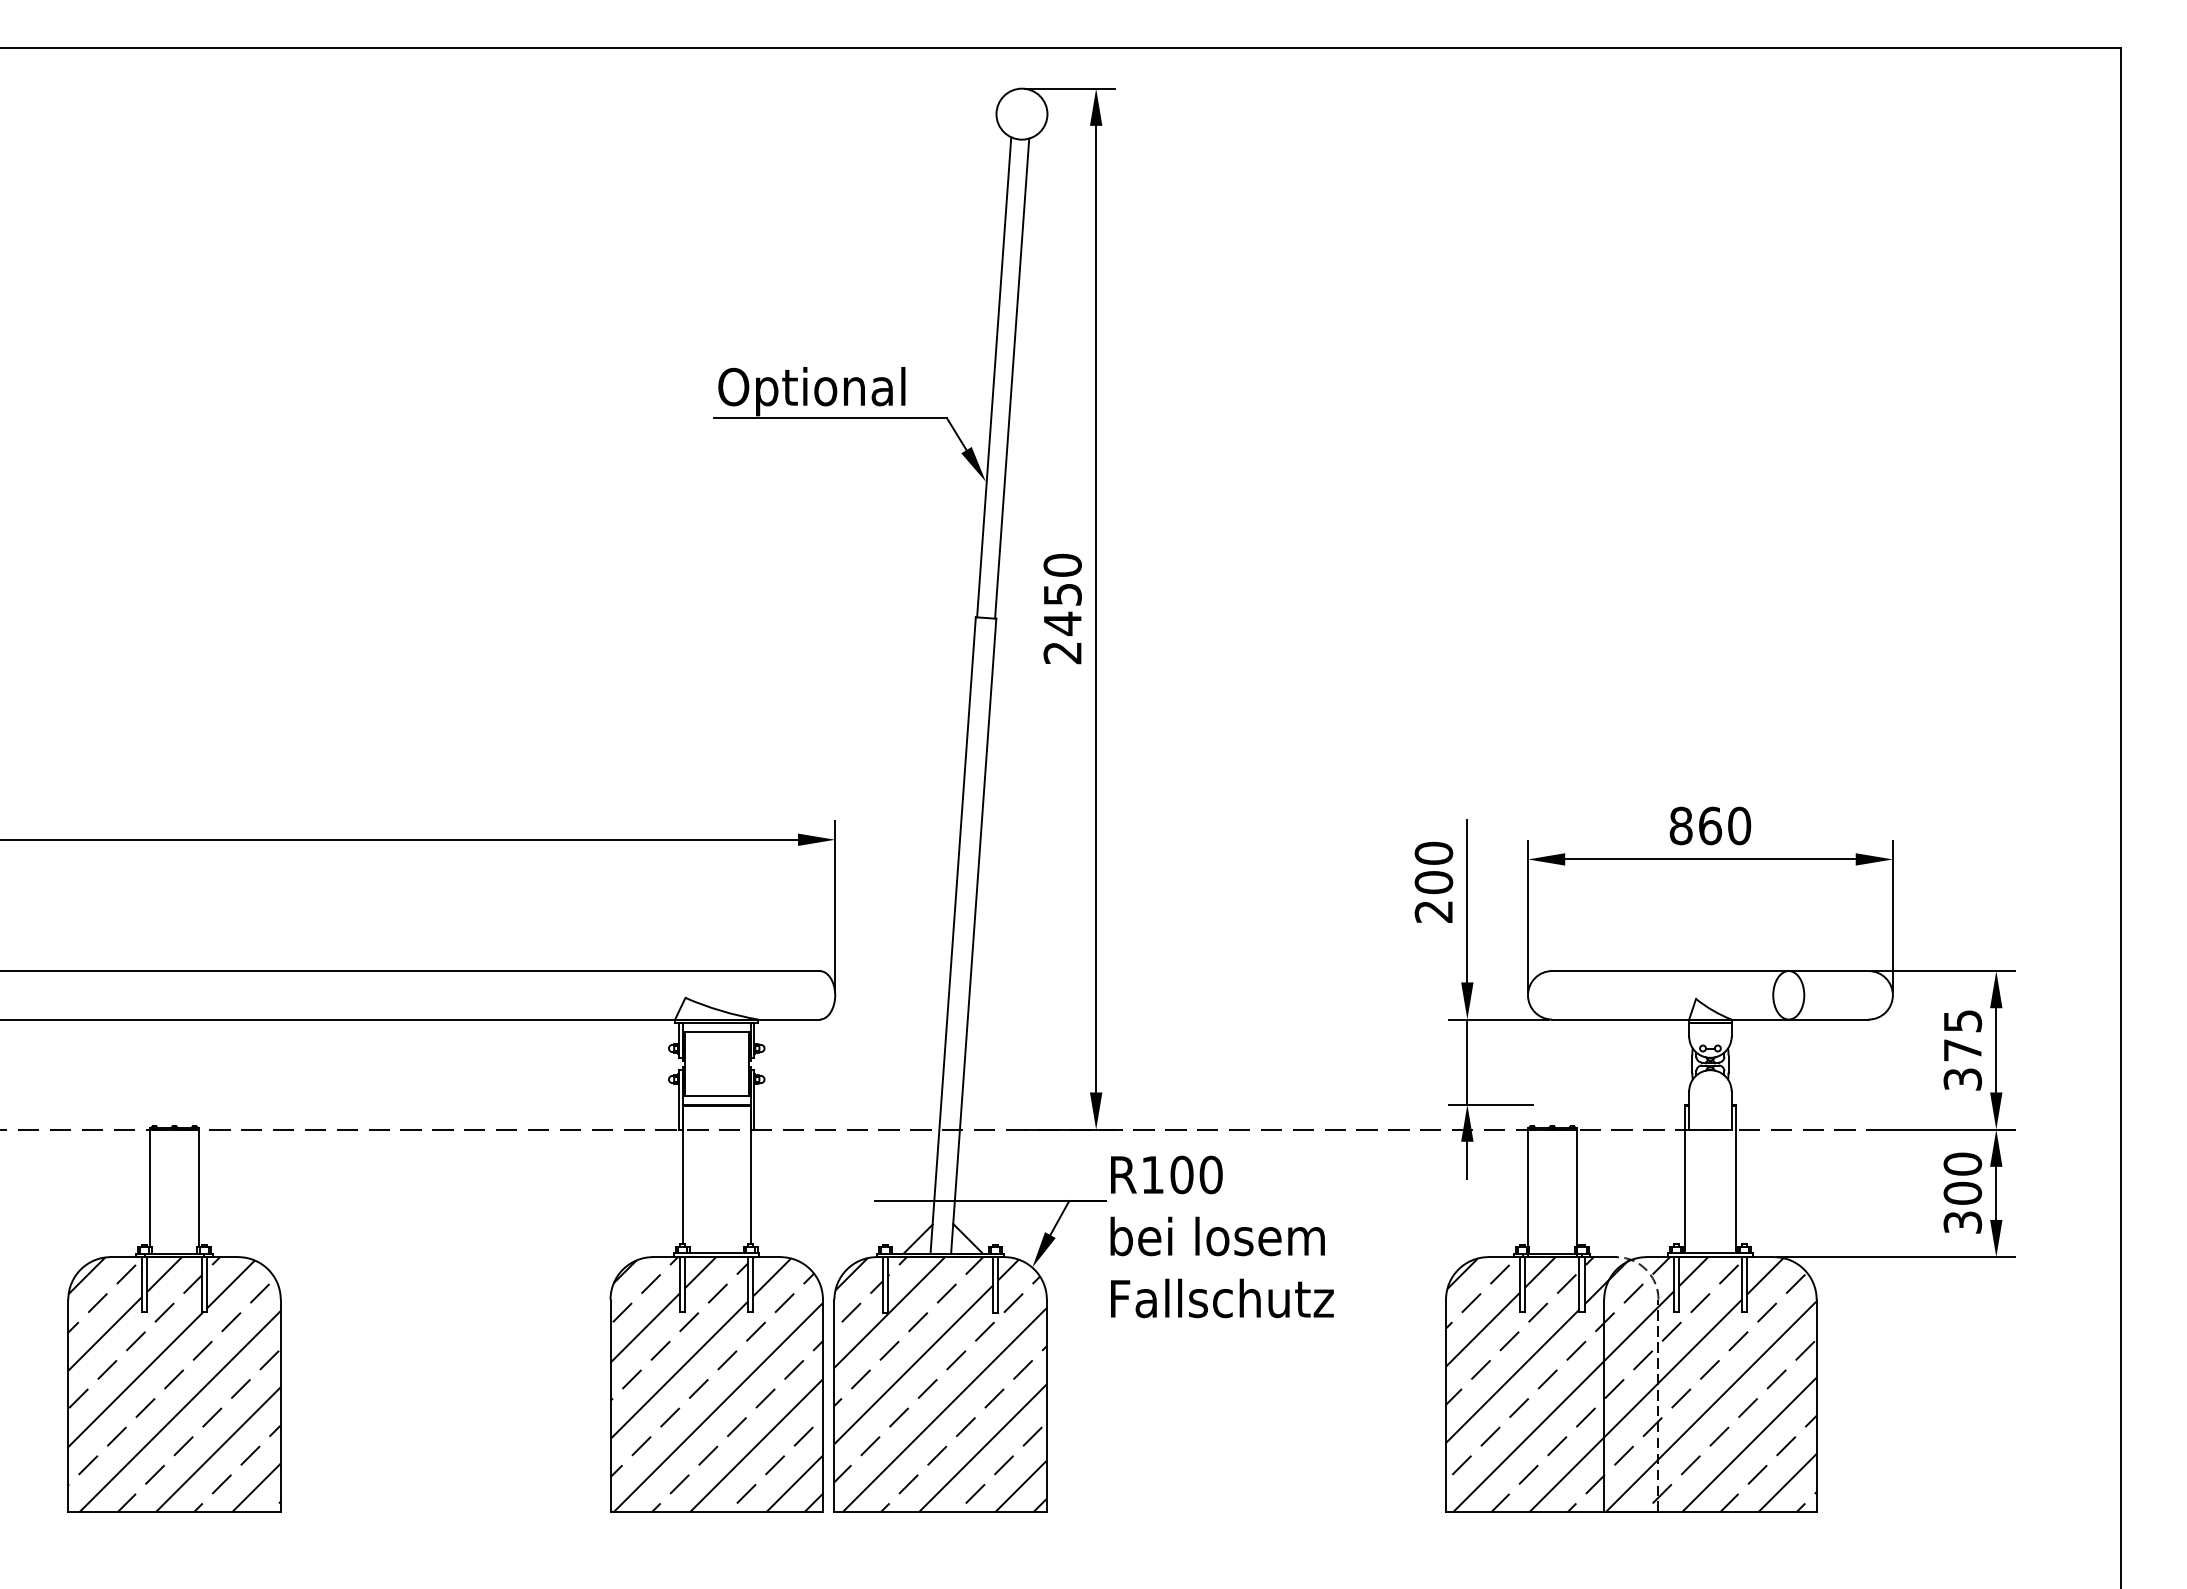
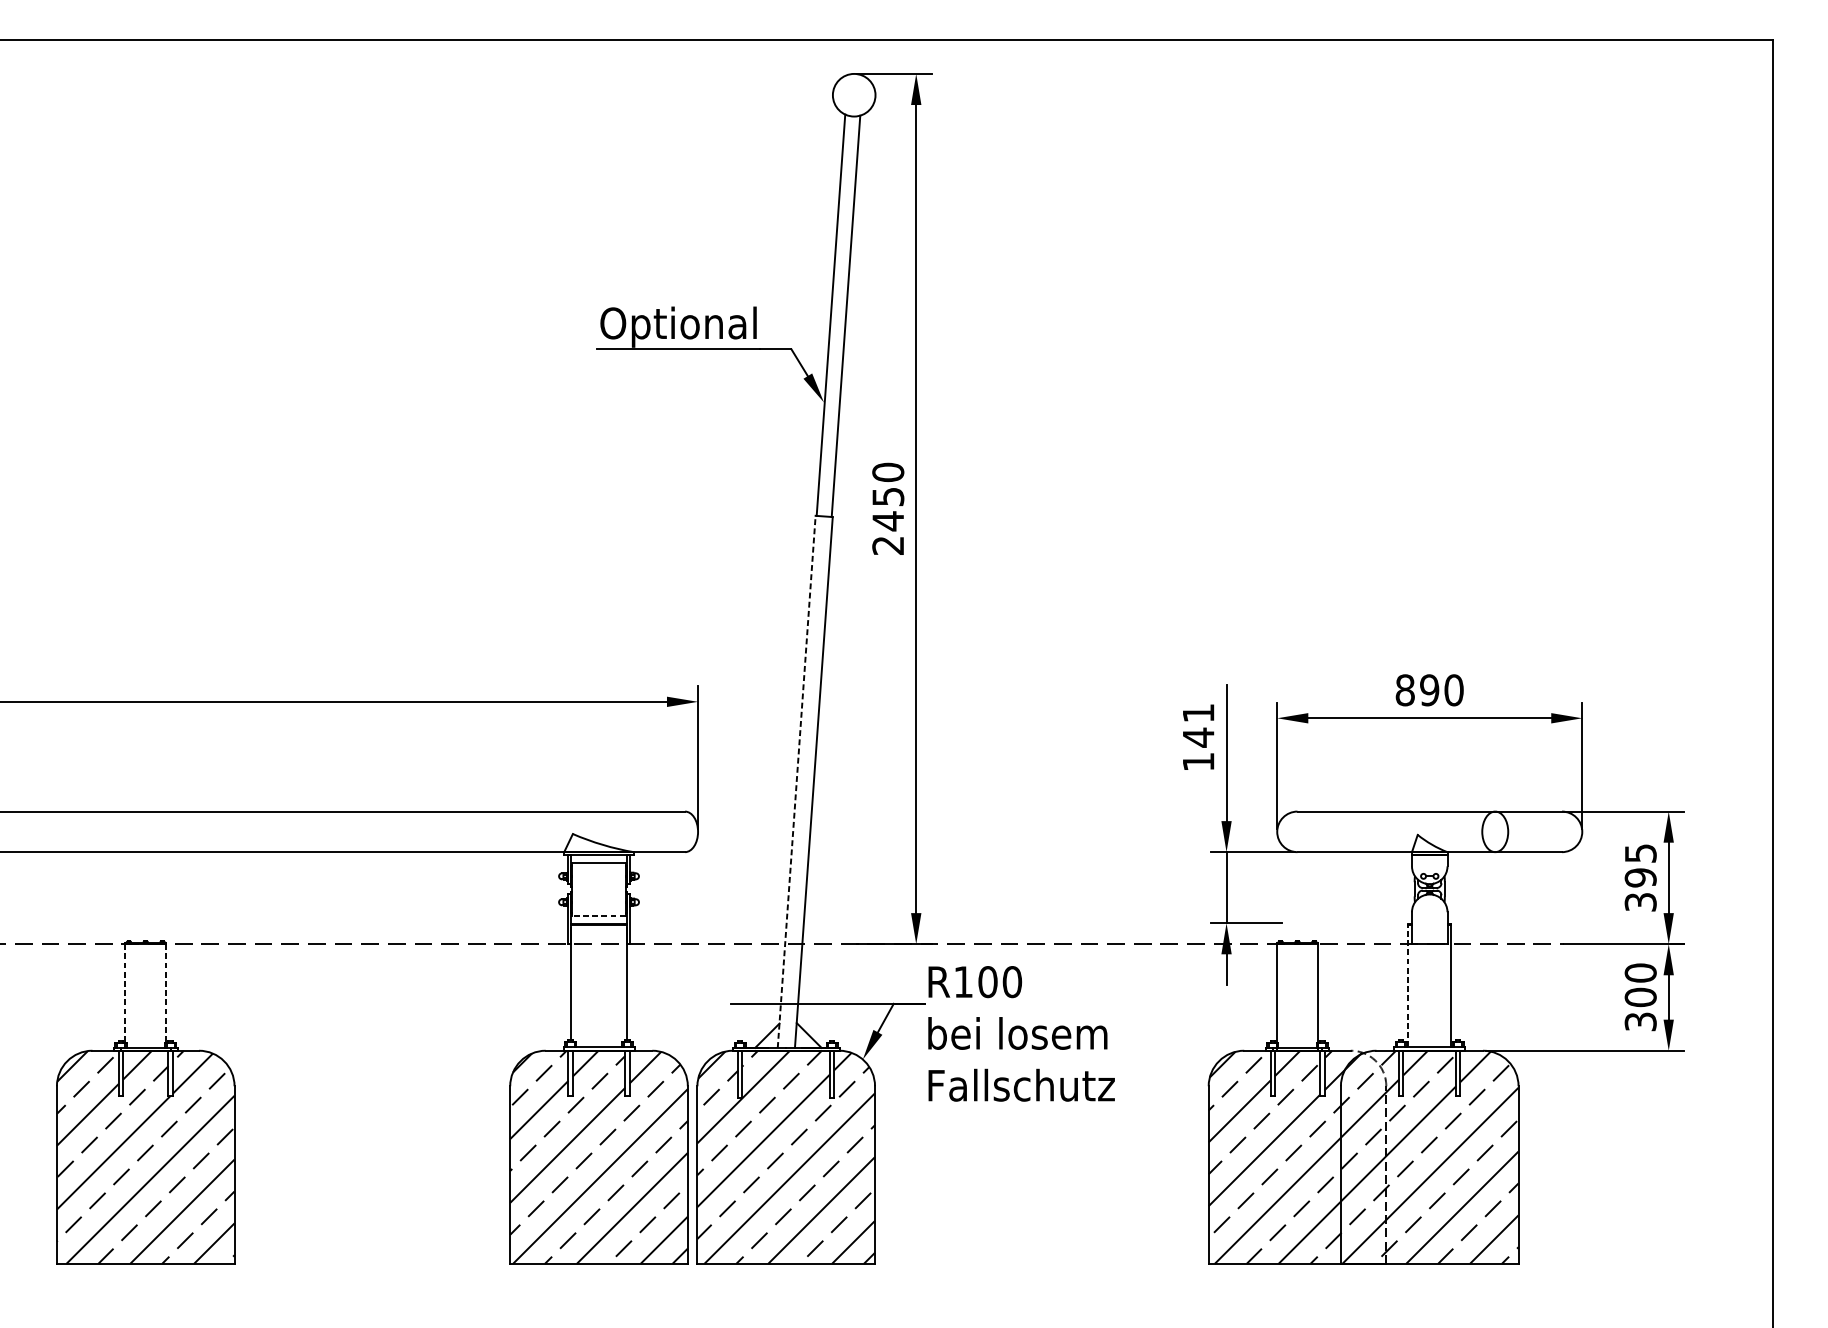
text: (1710, 825) -> (1429, 689), 860 -> 890
text: (1433, 881) -> (1198, 736), 200 -> 141
line: (953, 935) -> (796, 781), solid -> dashed
text: (1962, 1050) -> (1640, 878), 375 -> 395
line: (716, 1095) -> (598, 915), solid -> dashed
line: (1684, 1178) -> (1408, 985), solid -> dashed
line: (150, 1188) -> (125, 993), solid -> dashed
line: (198, 1188) -> (165, 993), solid -> dashed

